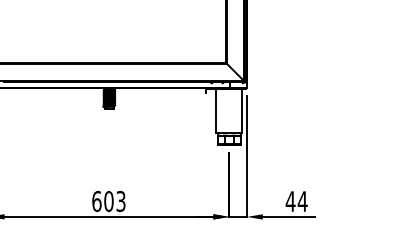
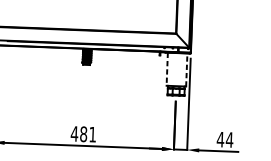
line: (216, 110) -> (167, 68), solid -> dashed
line: (242, 110) -> (186, 69), solid -> dashed
text: (108, 200) -> (83, 133), 603 -> 481

